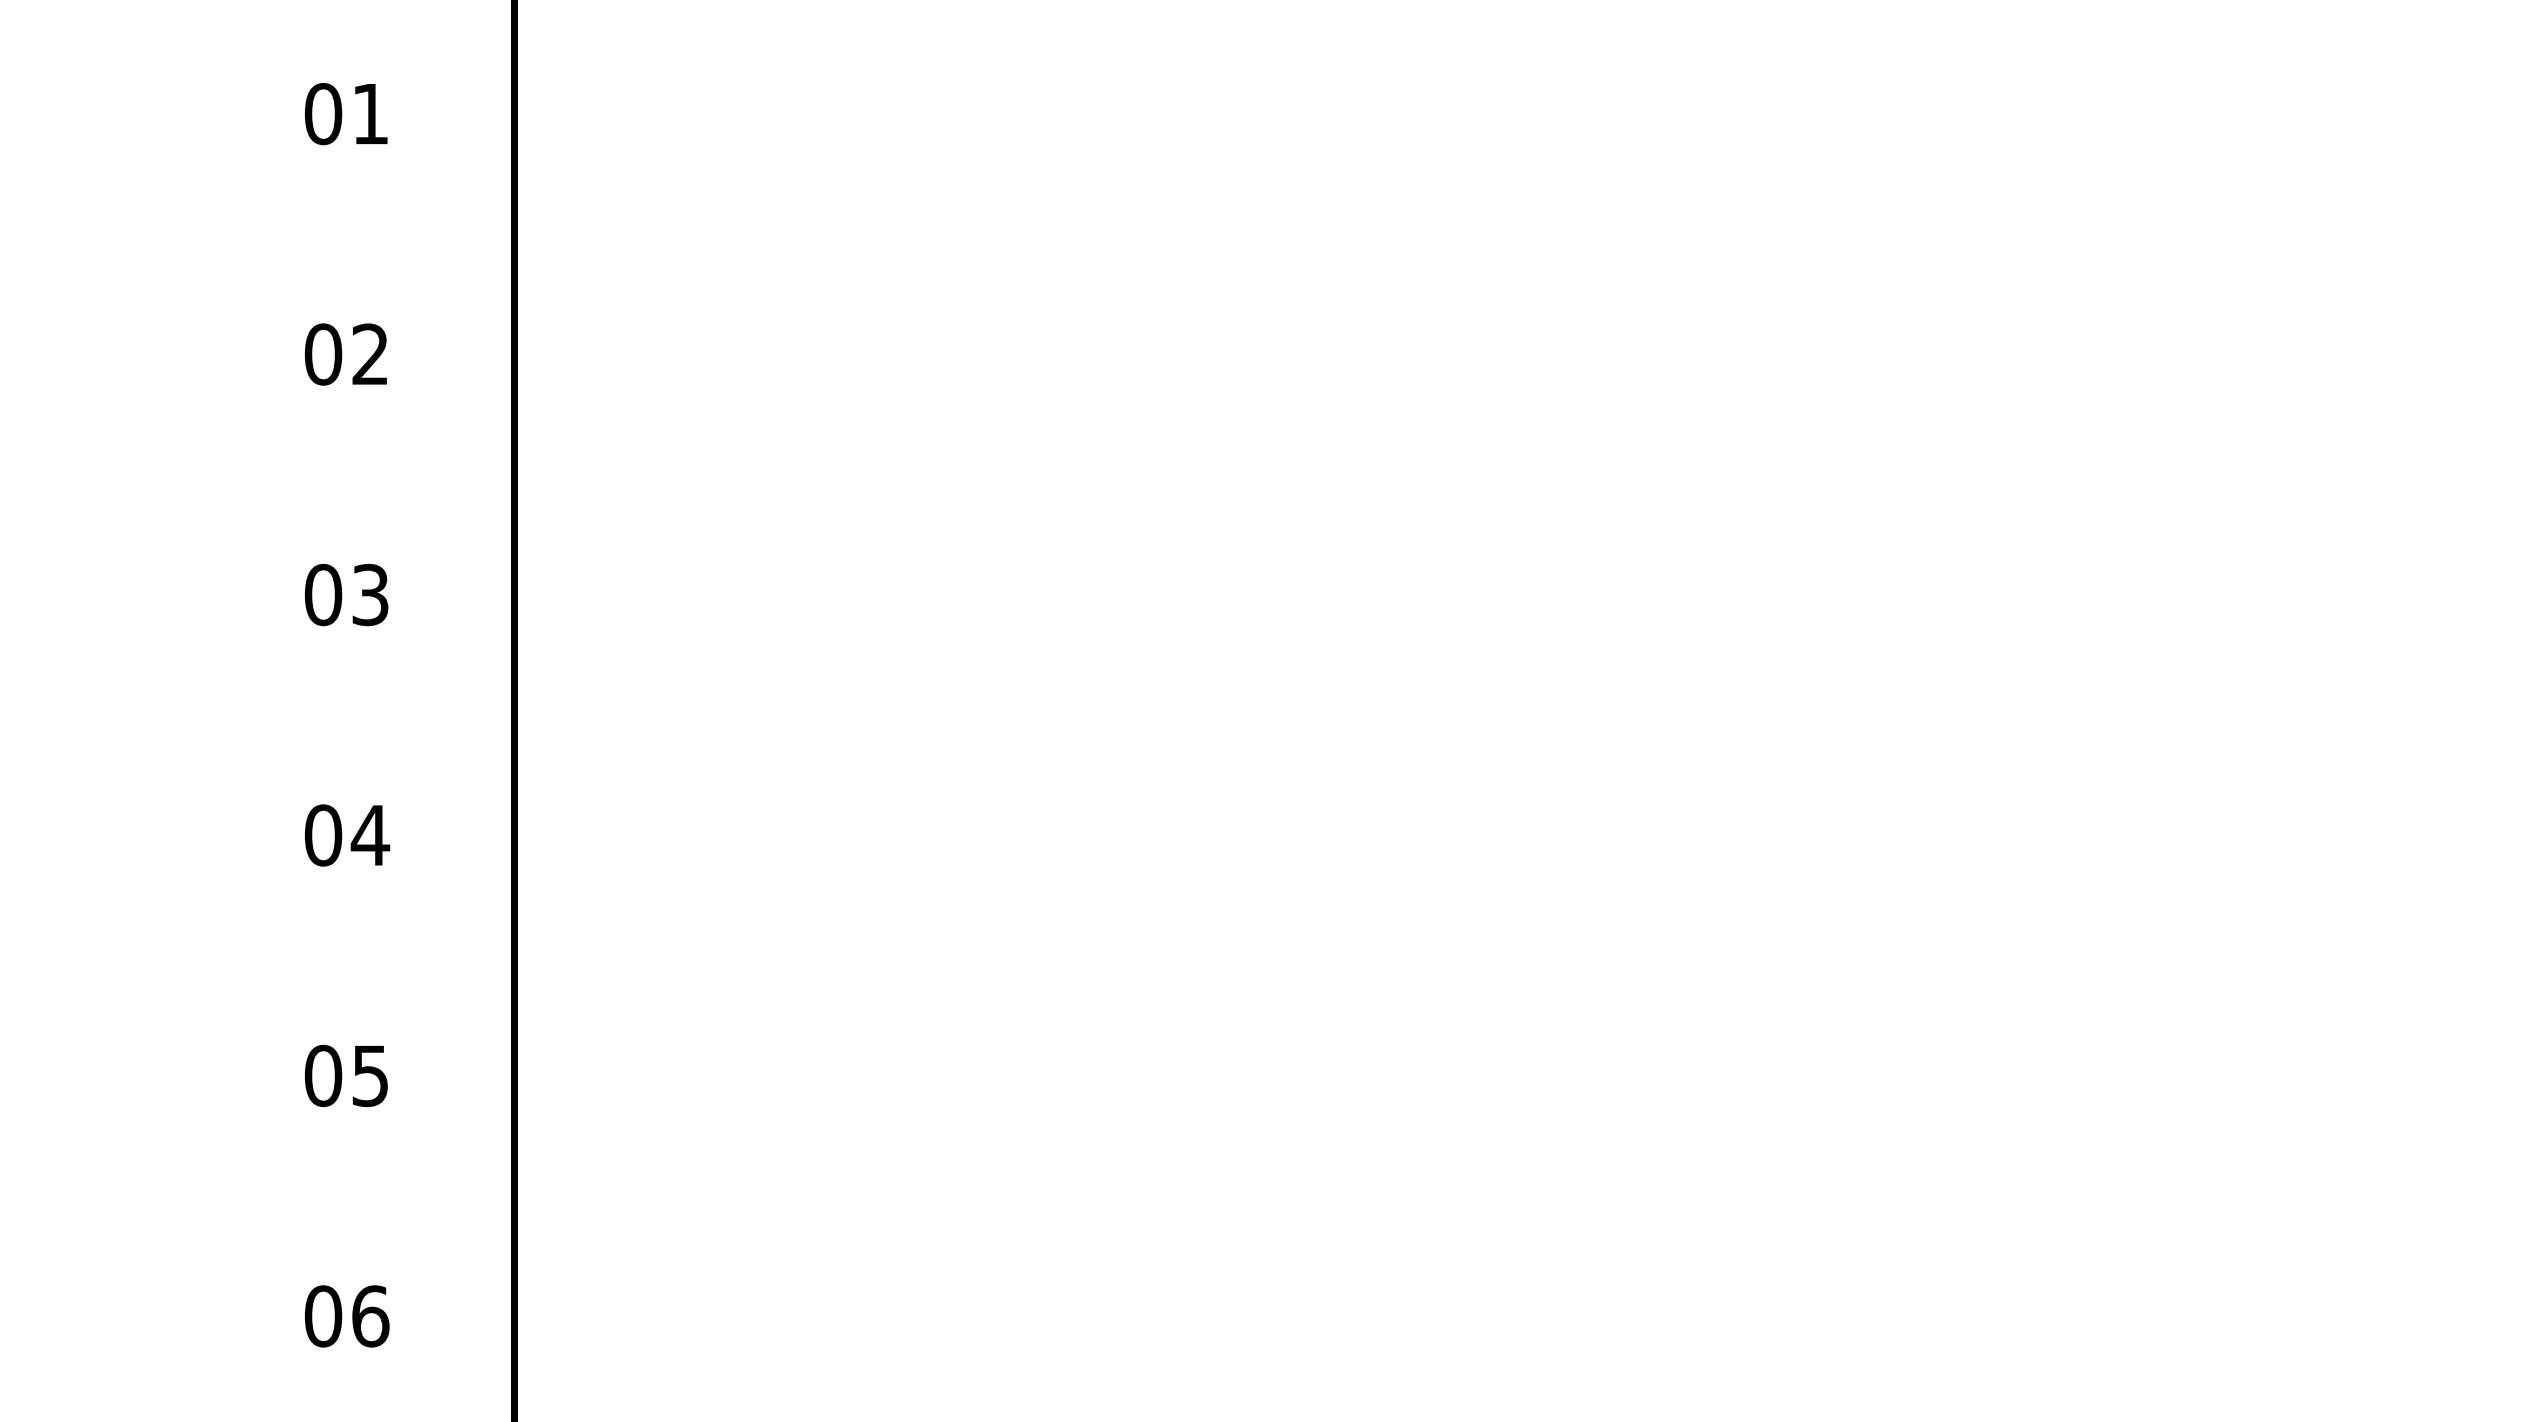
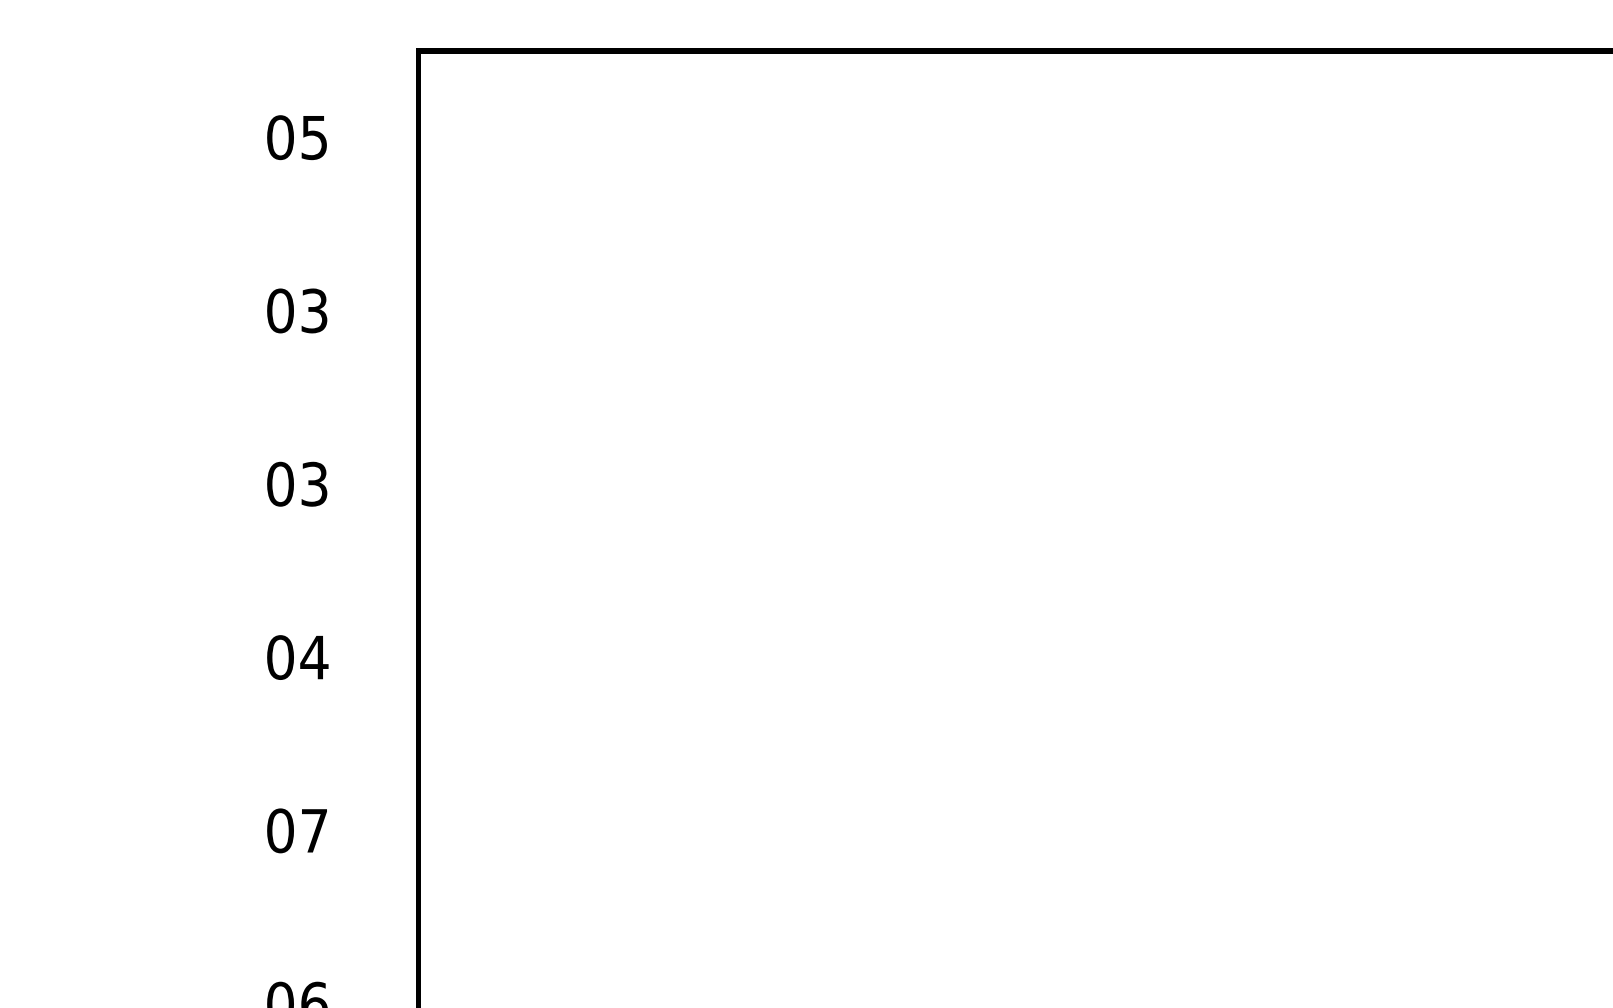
text: (369, 114) -> (313, 137), 01 -> 05
text: (370, 354) -> (314, 310), 02 -> 03
text: (369, 1076) -> (313, 831), 05 -> 07

